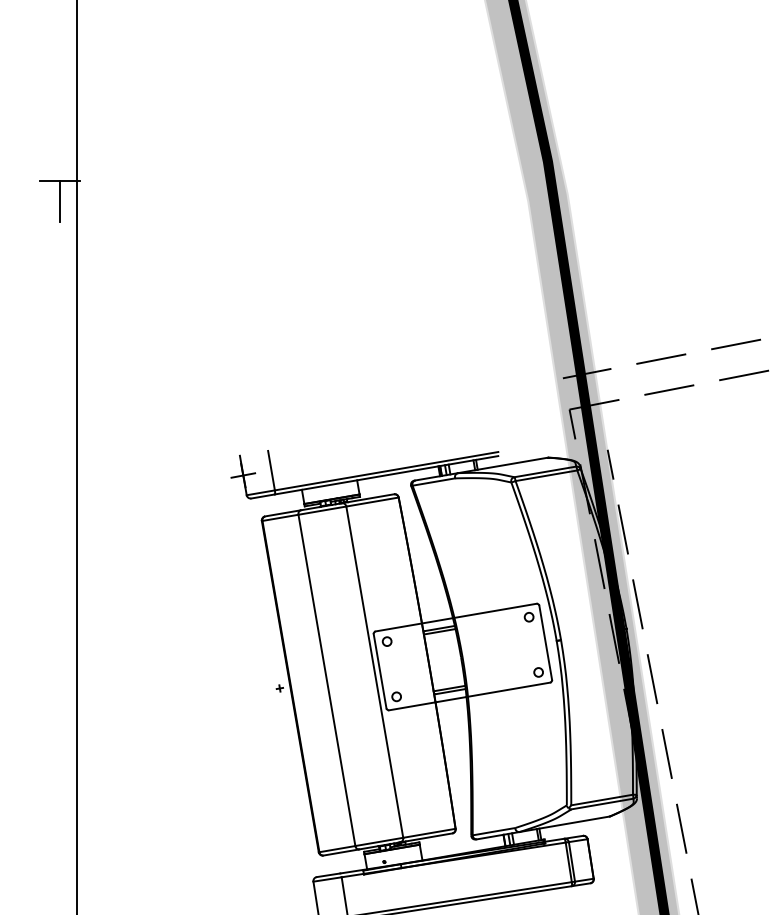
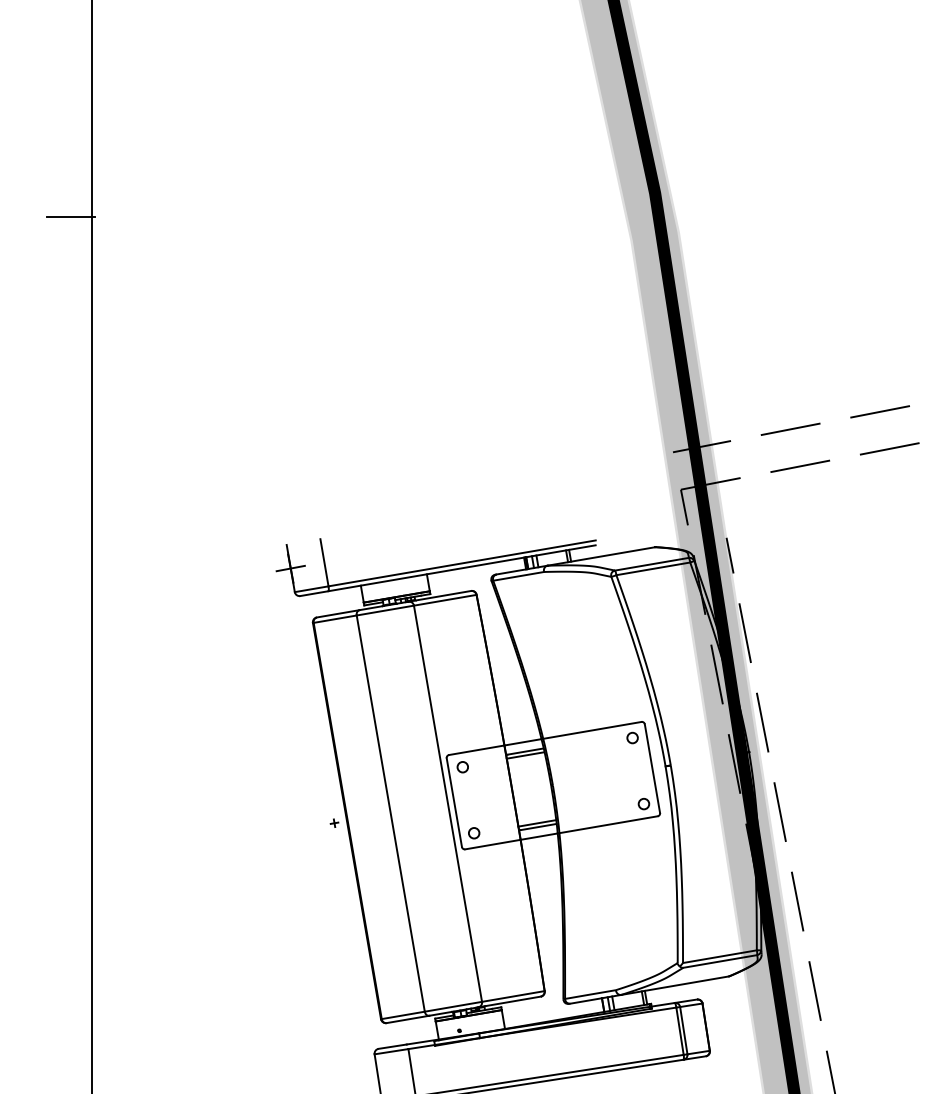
line: (59, 201) -> (71, 240), removed

